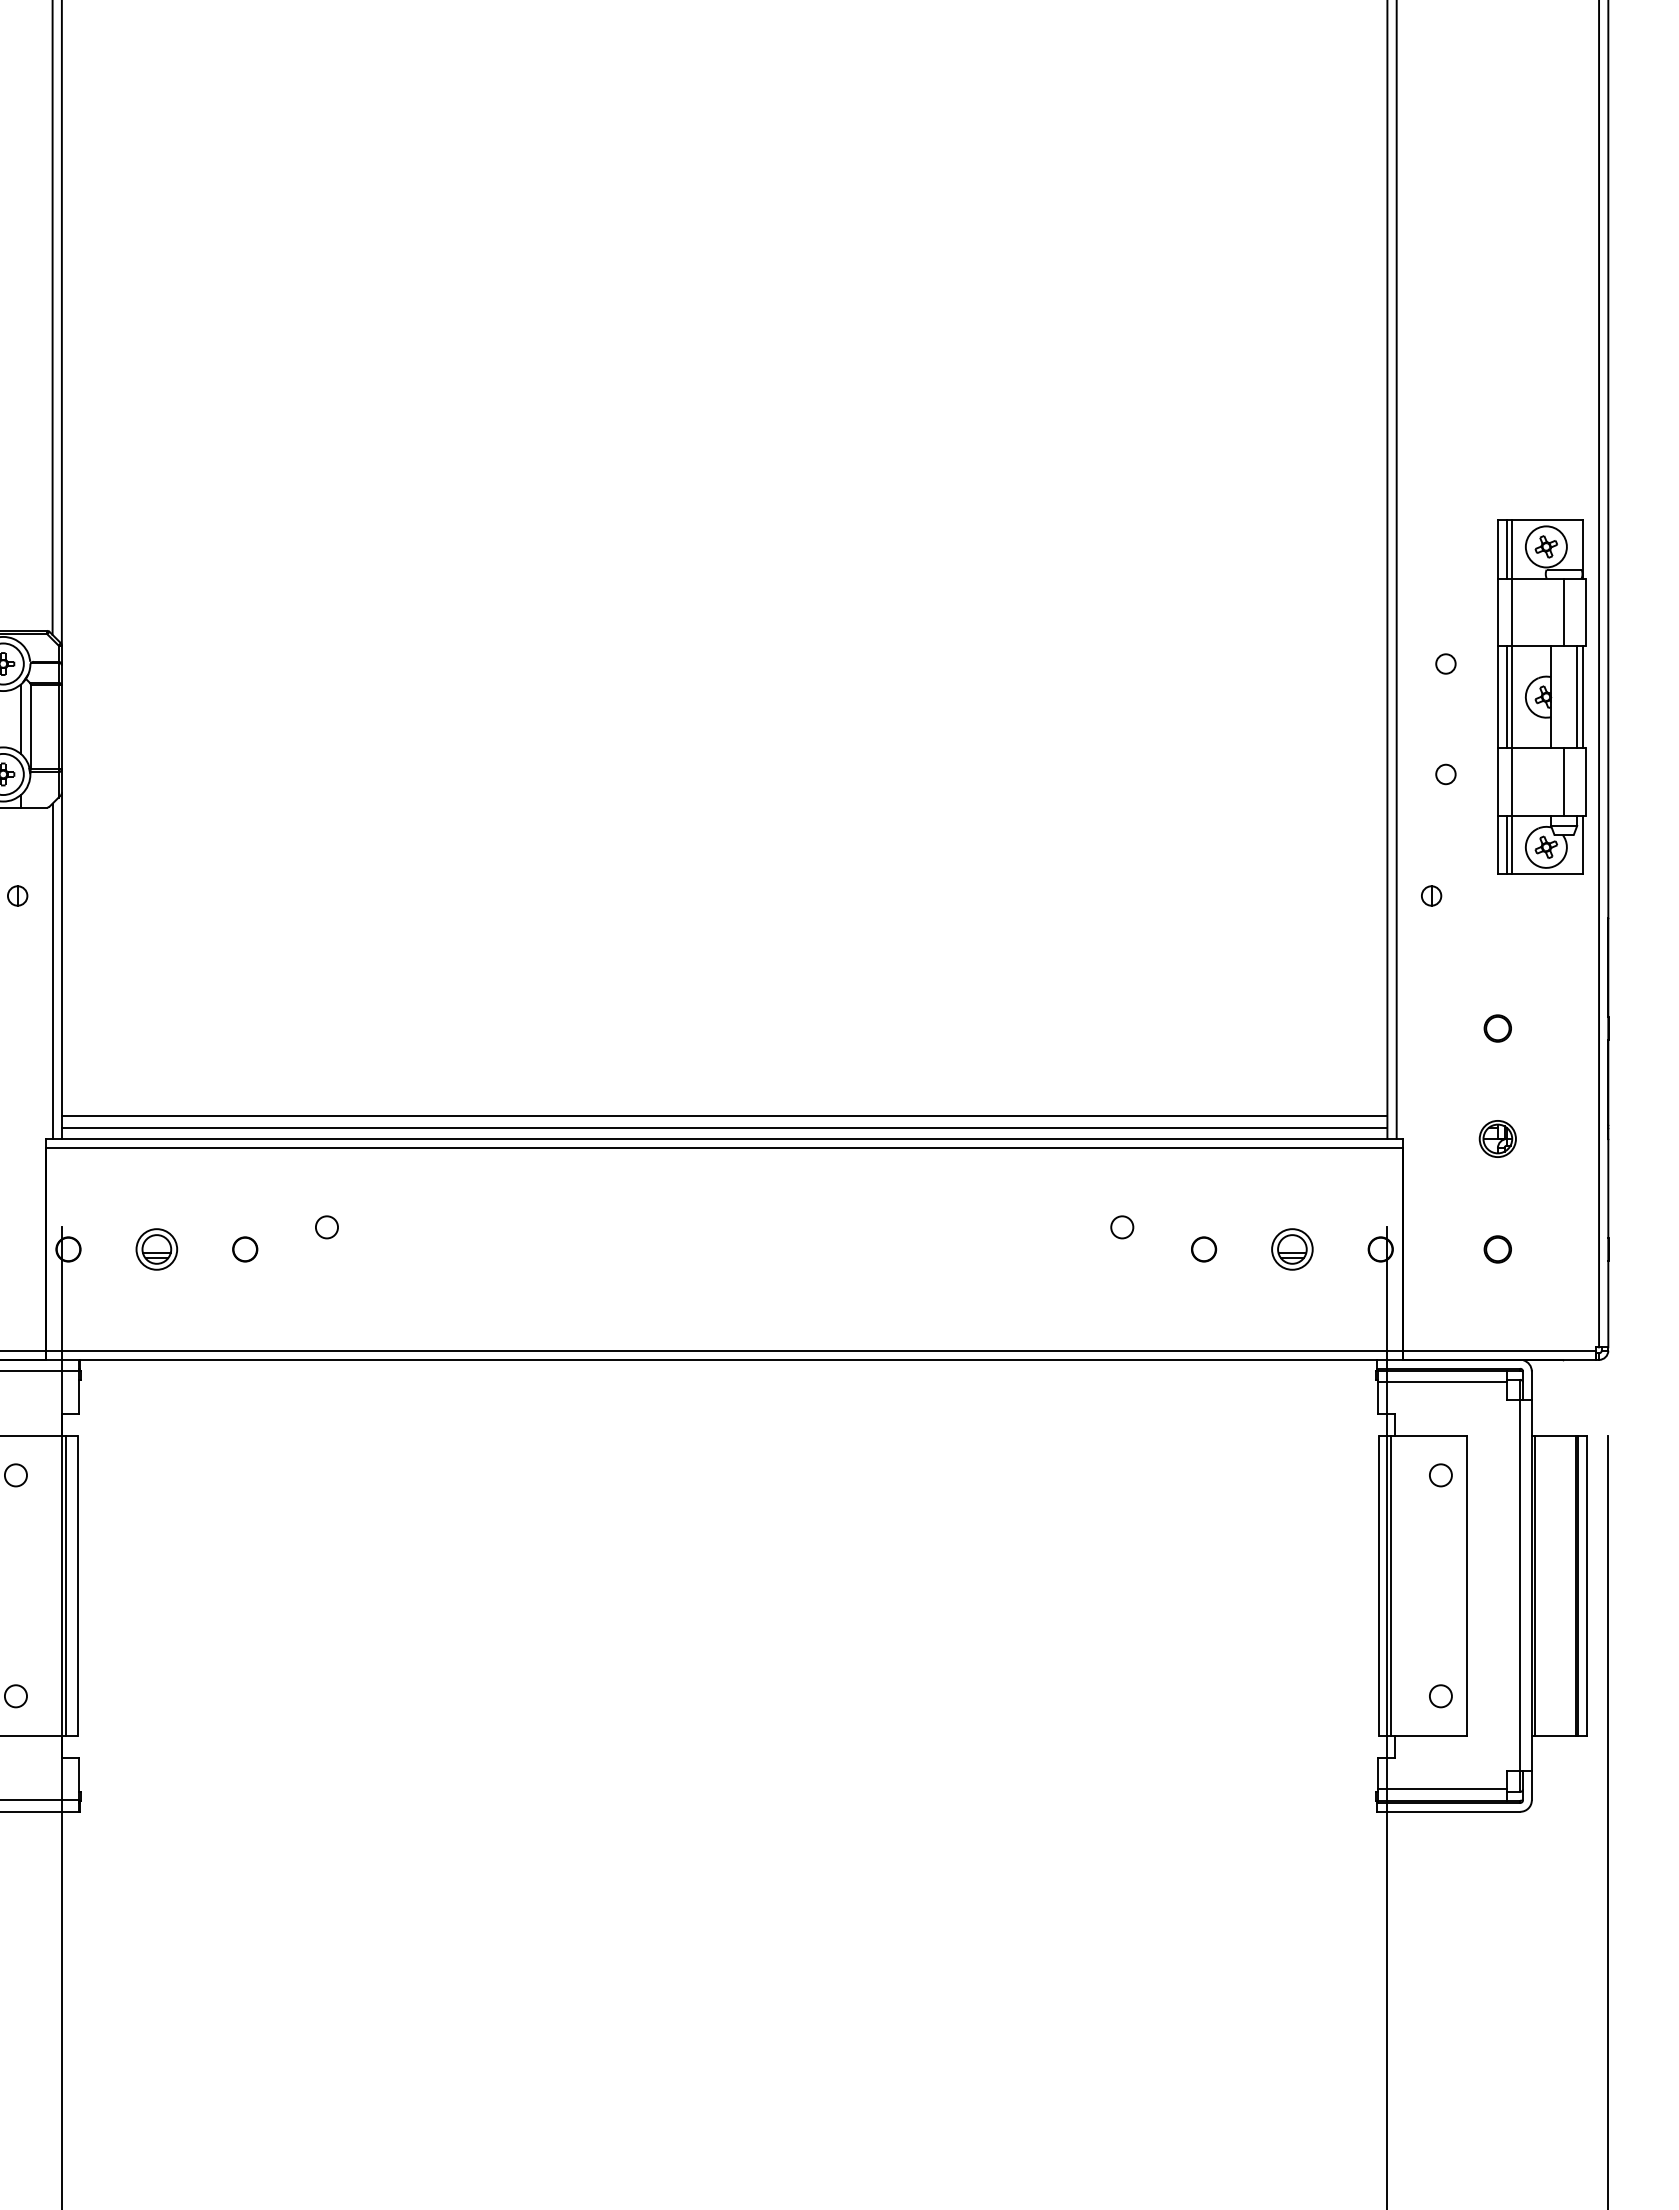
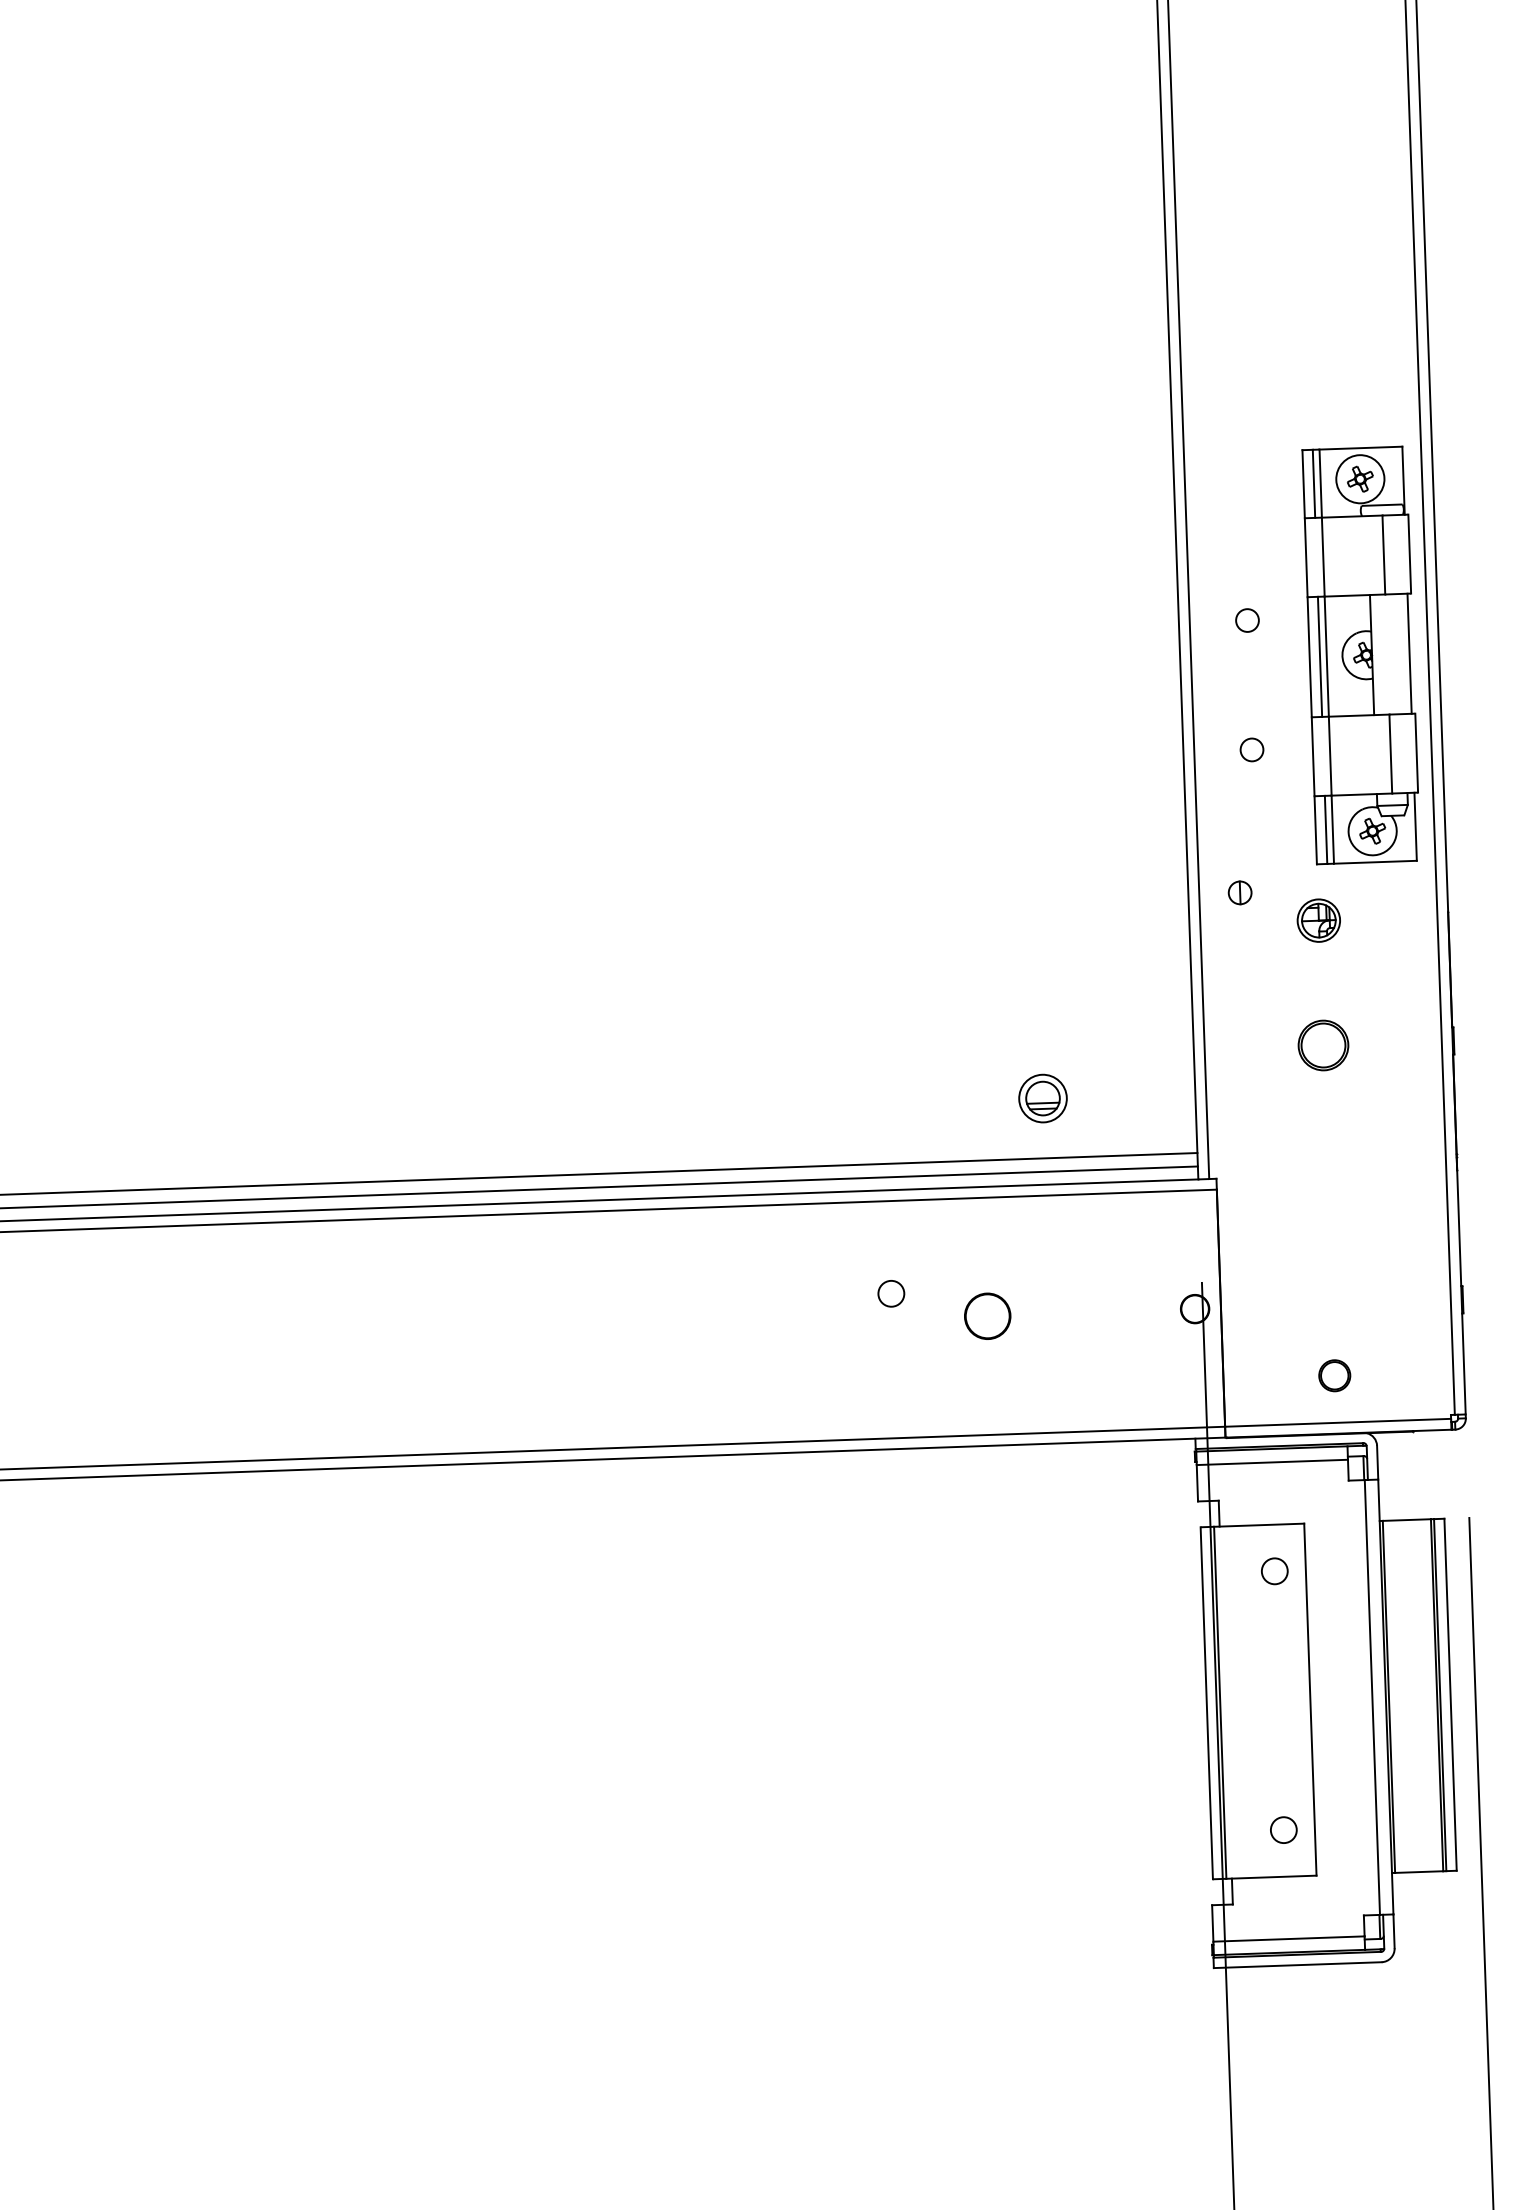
line: (1577, 696) -> (1402, 653), removed
part: (1497, 1028) -> (1322, 1045), size x1.6
part: (1497, 1138) -> (1318, 920), moved
circle: (1204, 1249) -> (988, 1316), size x1.6
part: (1292, 1249) -> (1043, 1098), moved
part: (1497, 1249) -> (1334, 1375), moved

